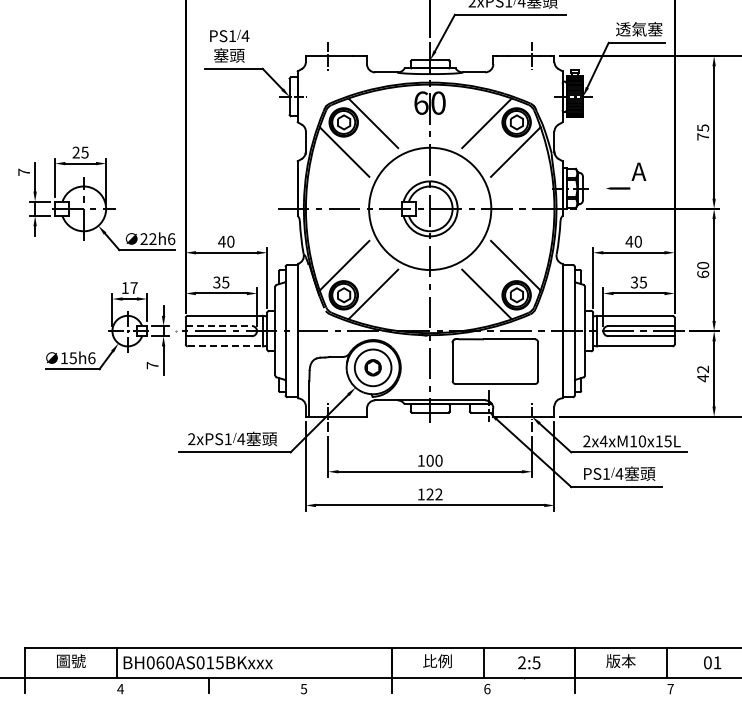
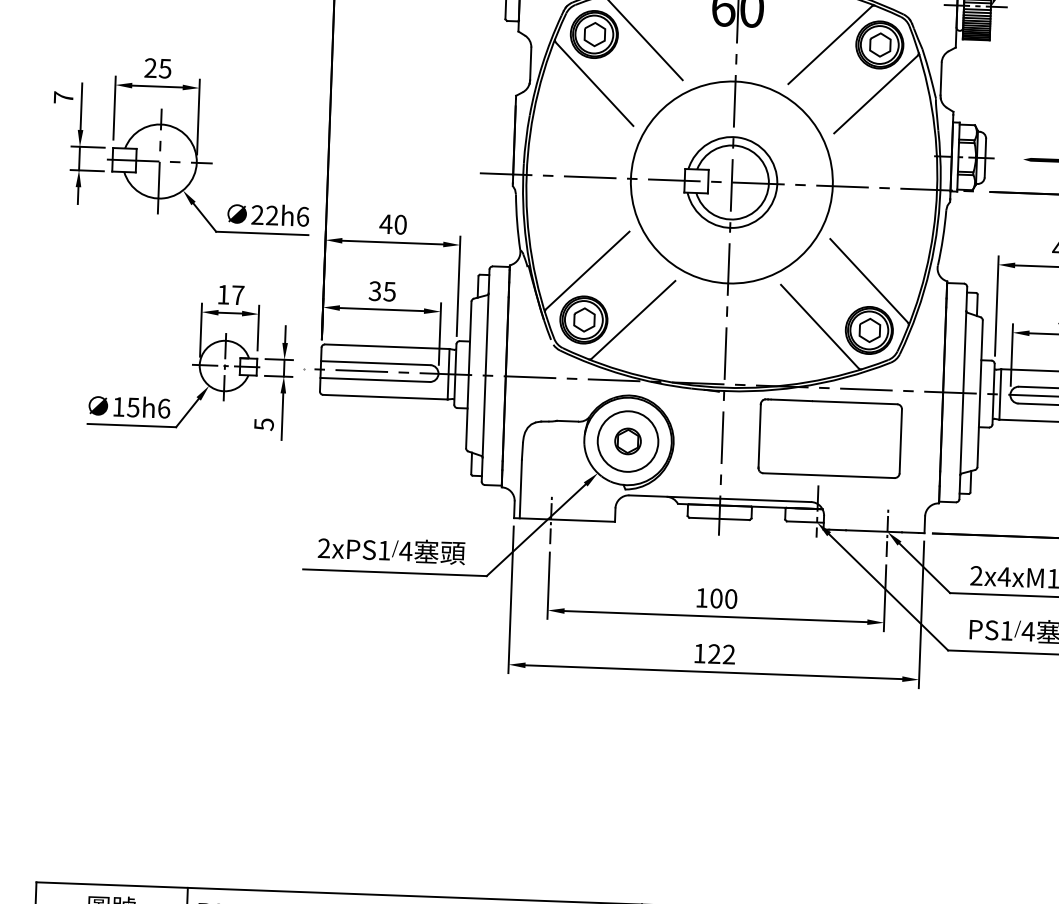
line: (219, 326) -> (376, 363), dashed -> solid
line: (225, 346) -> (385, 397), dashed -> solid
text: (152, 365) -> (263, 424), 7 -> 5

